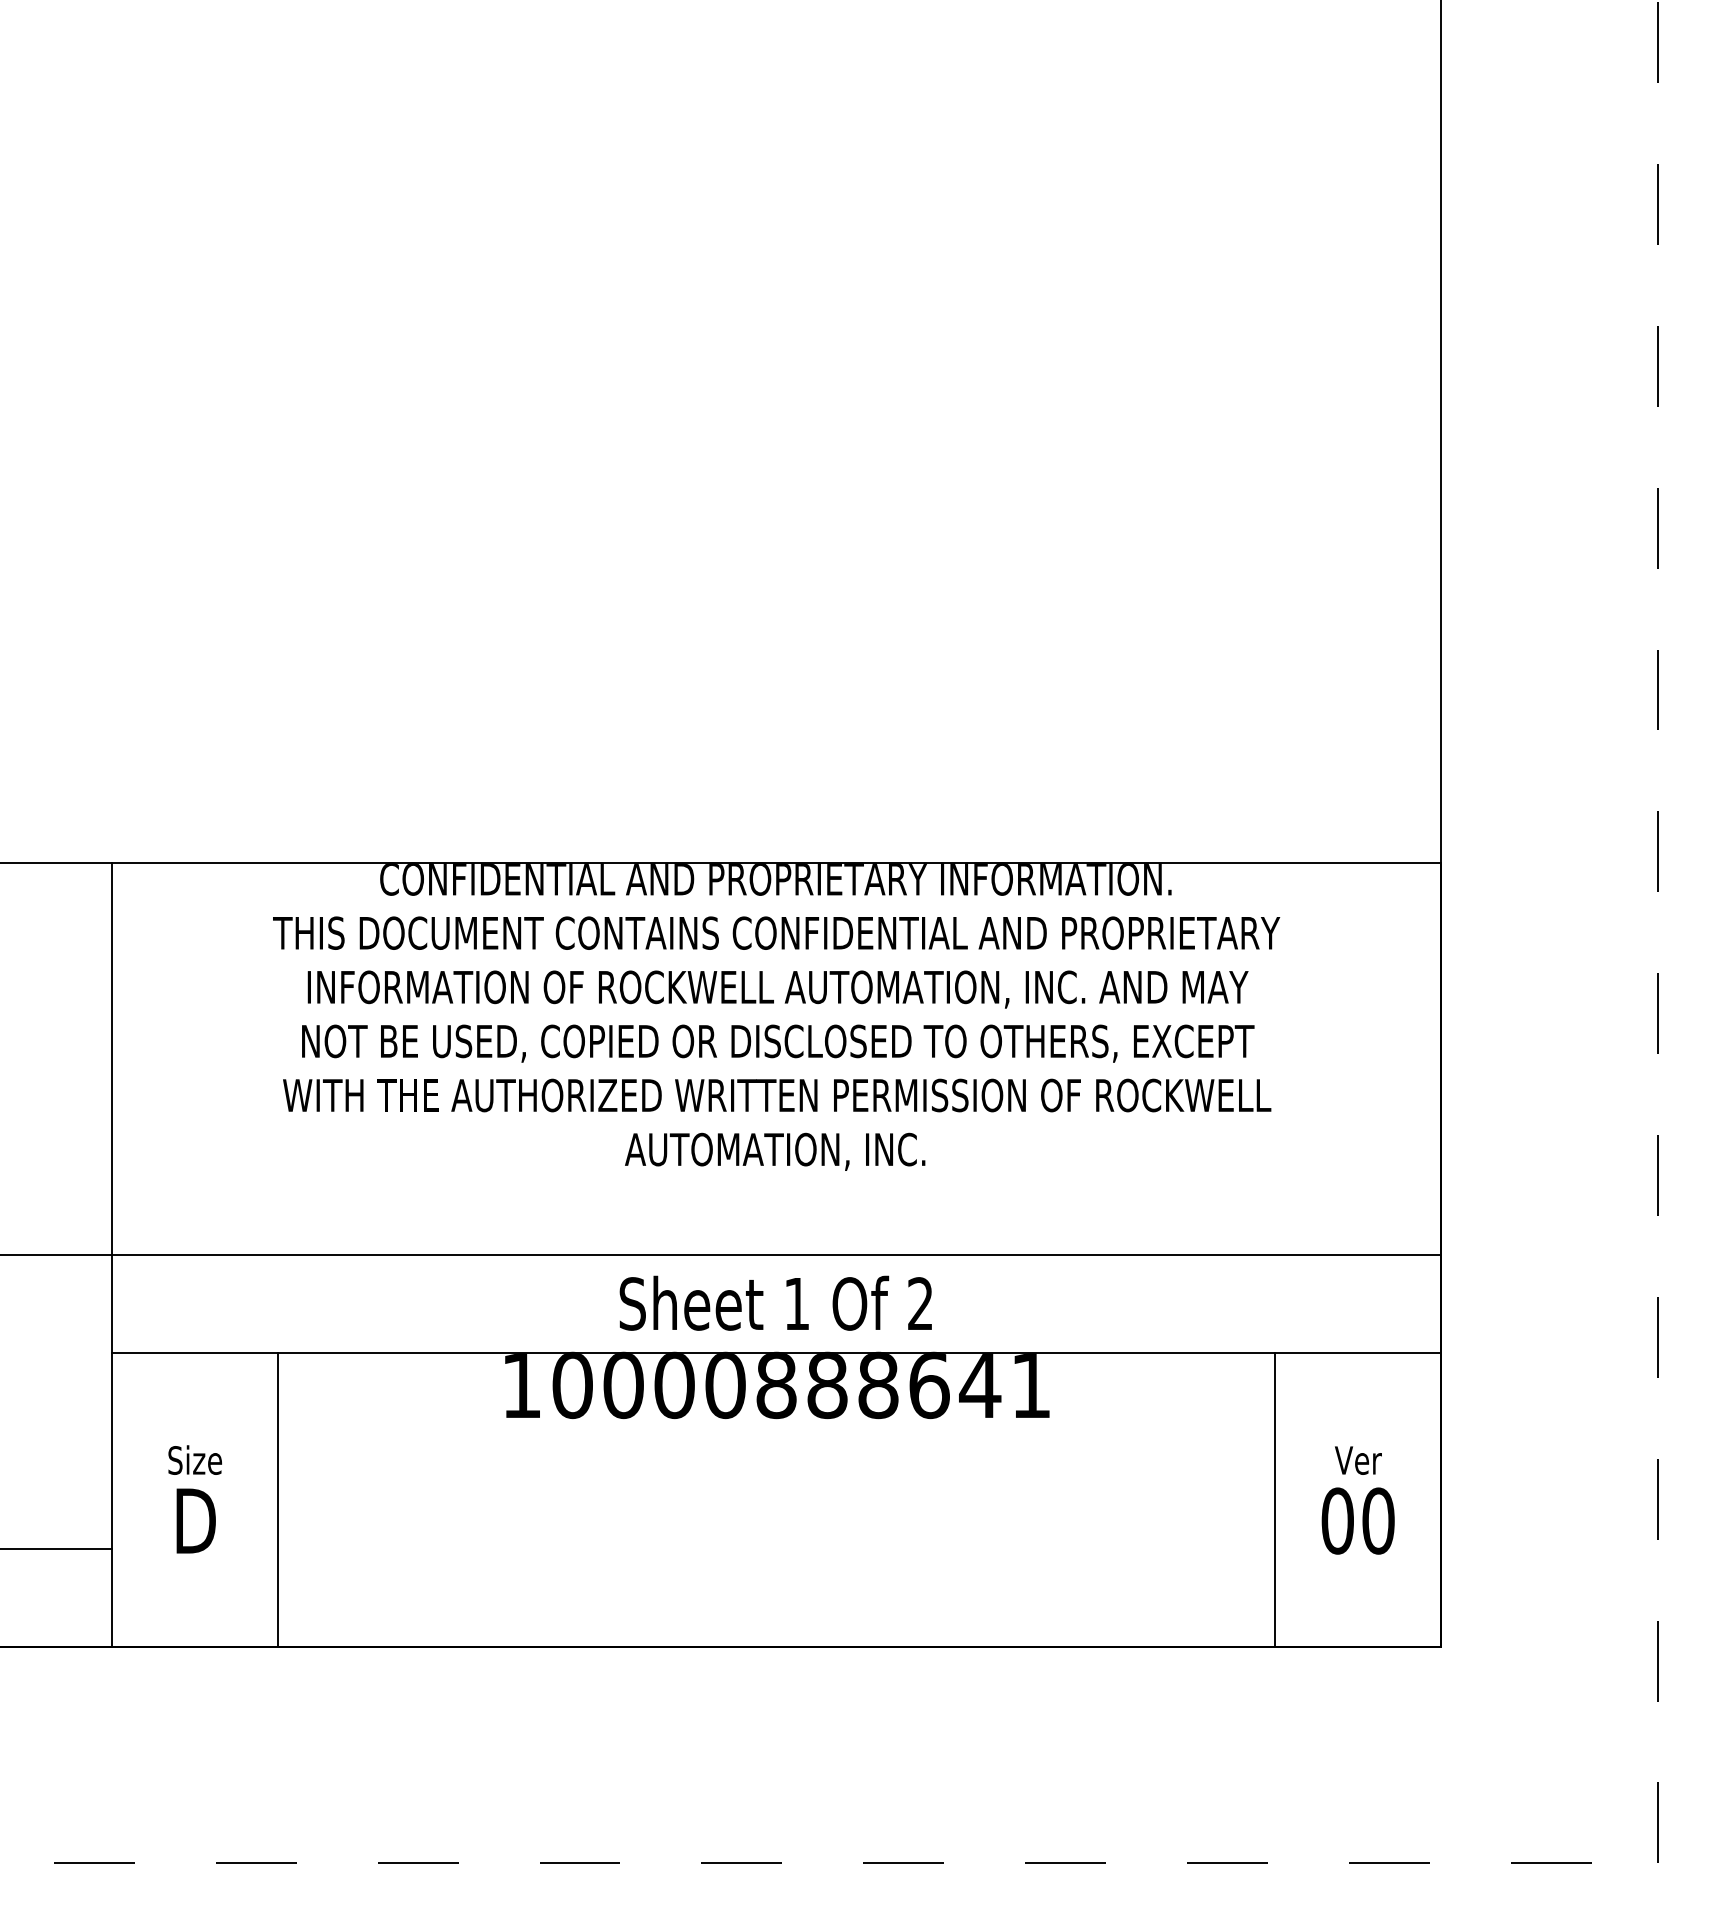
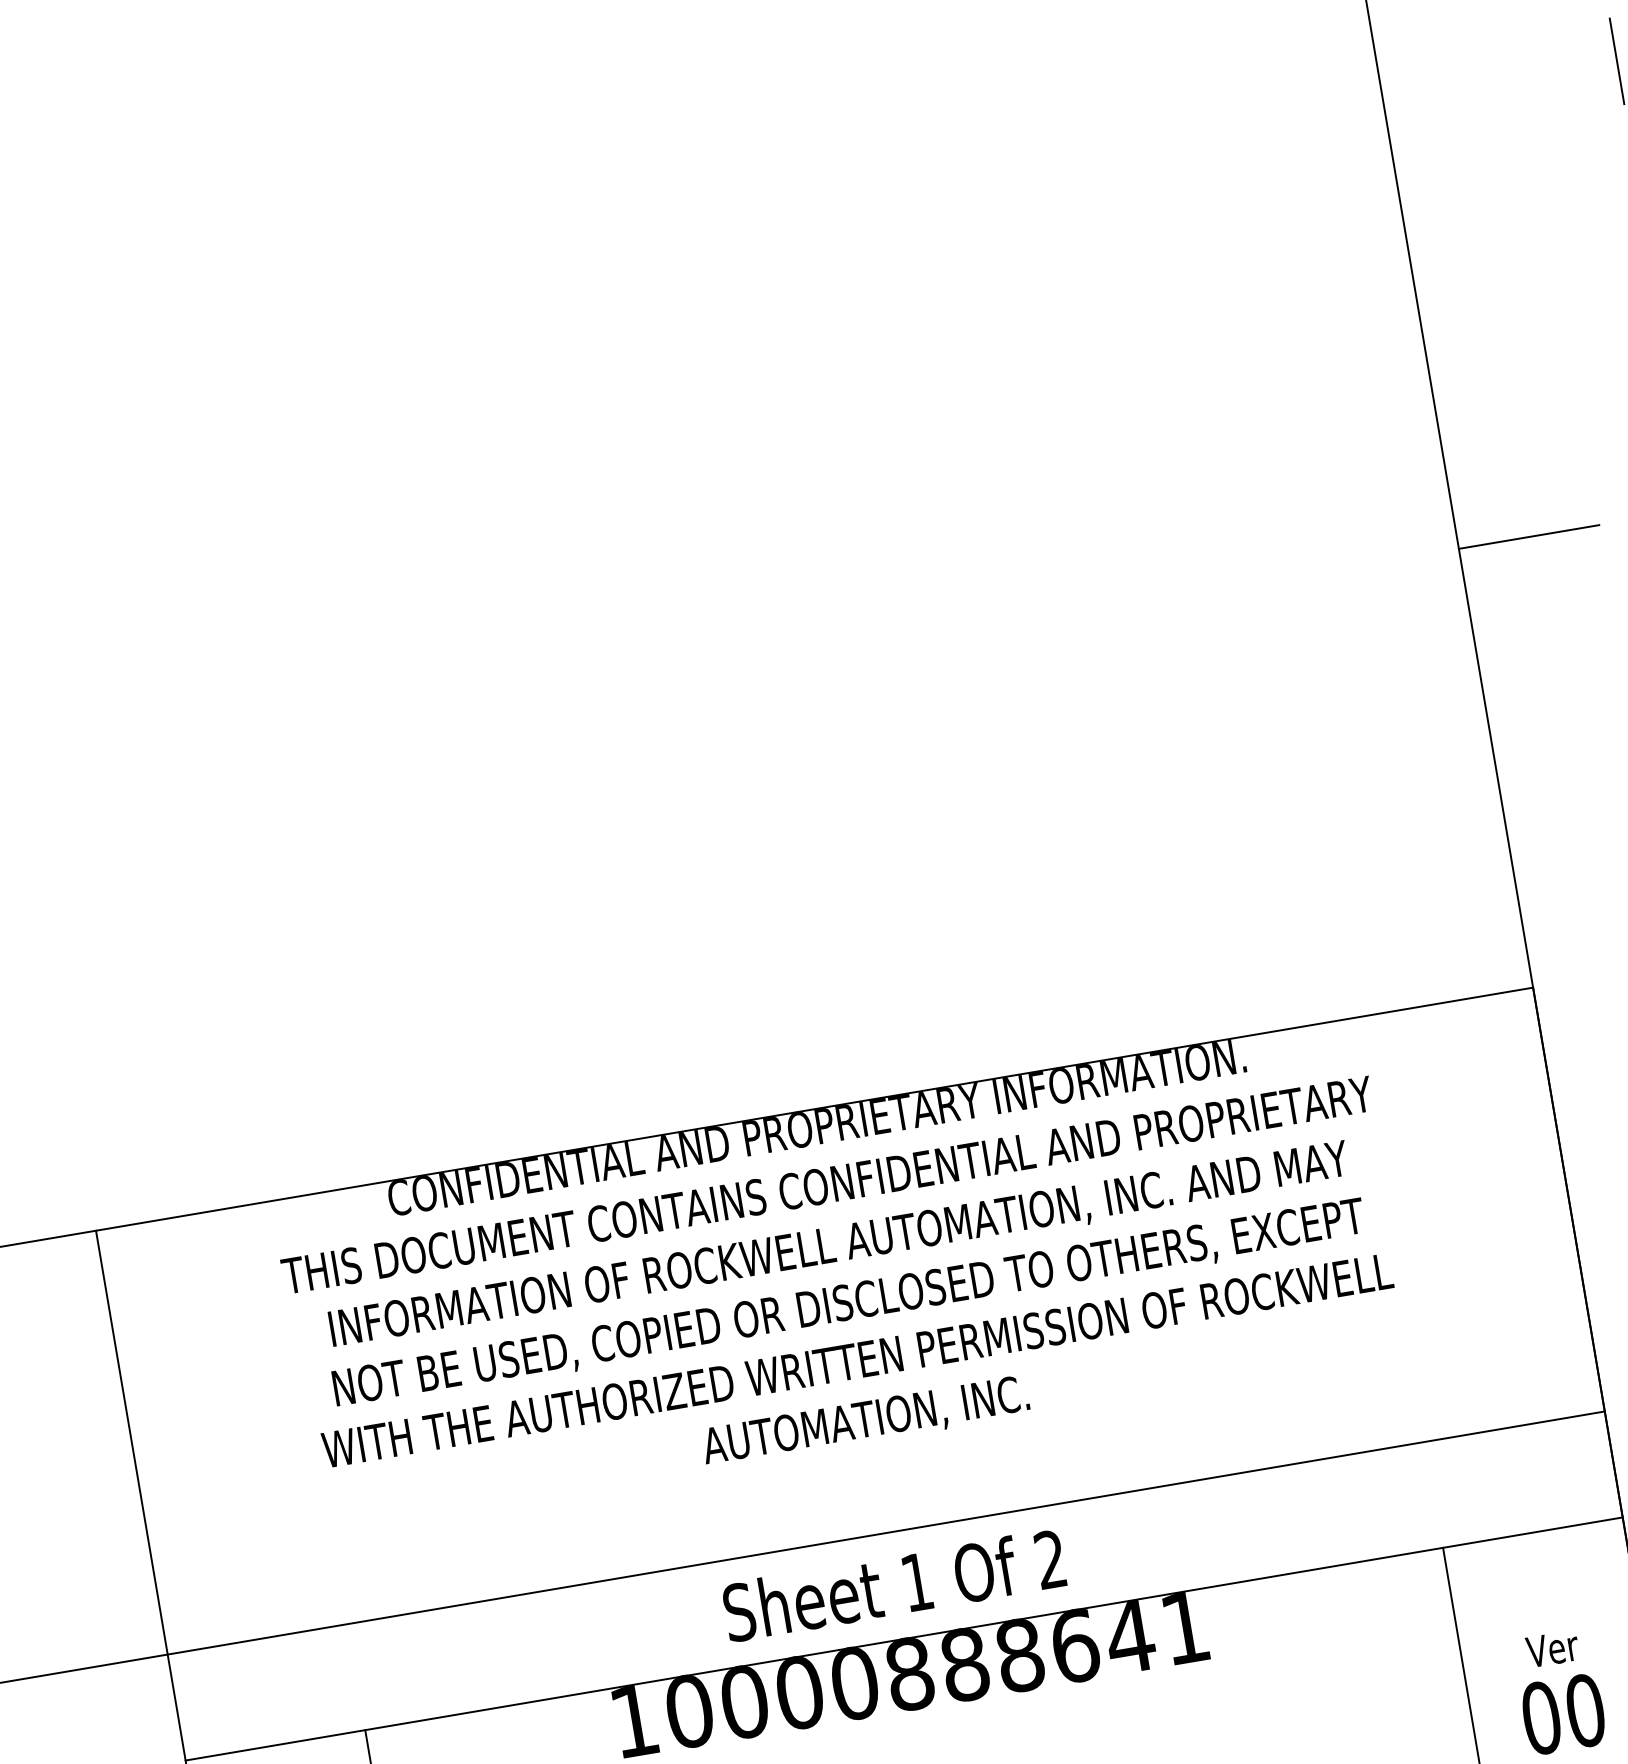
line: (1506, 456) -> (1529, 536), added

